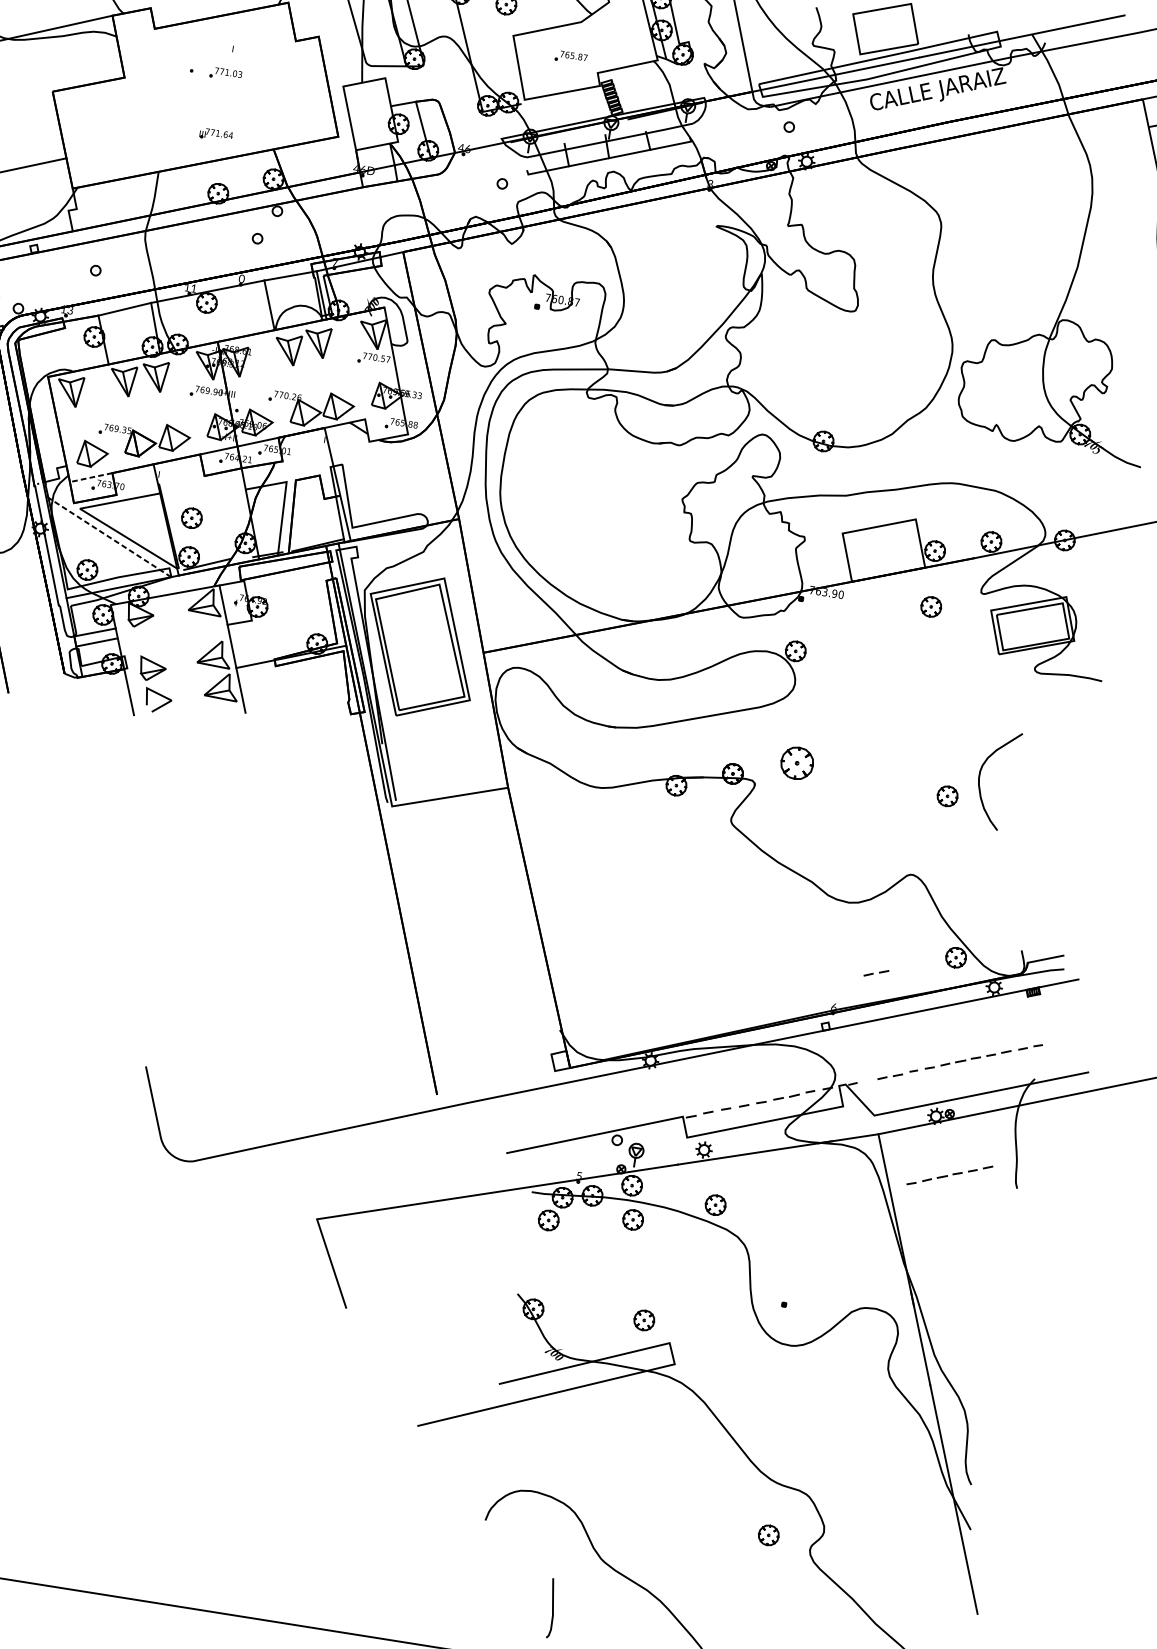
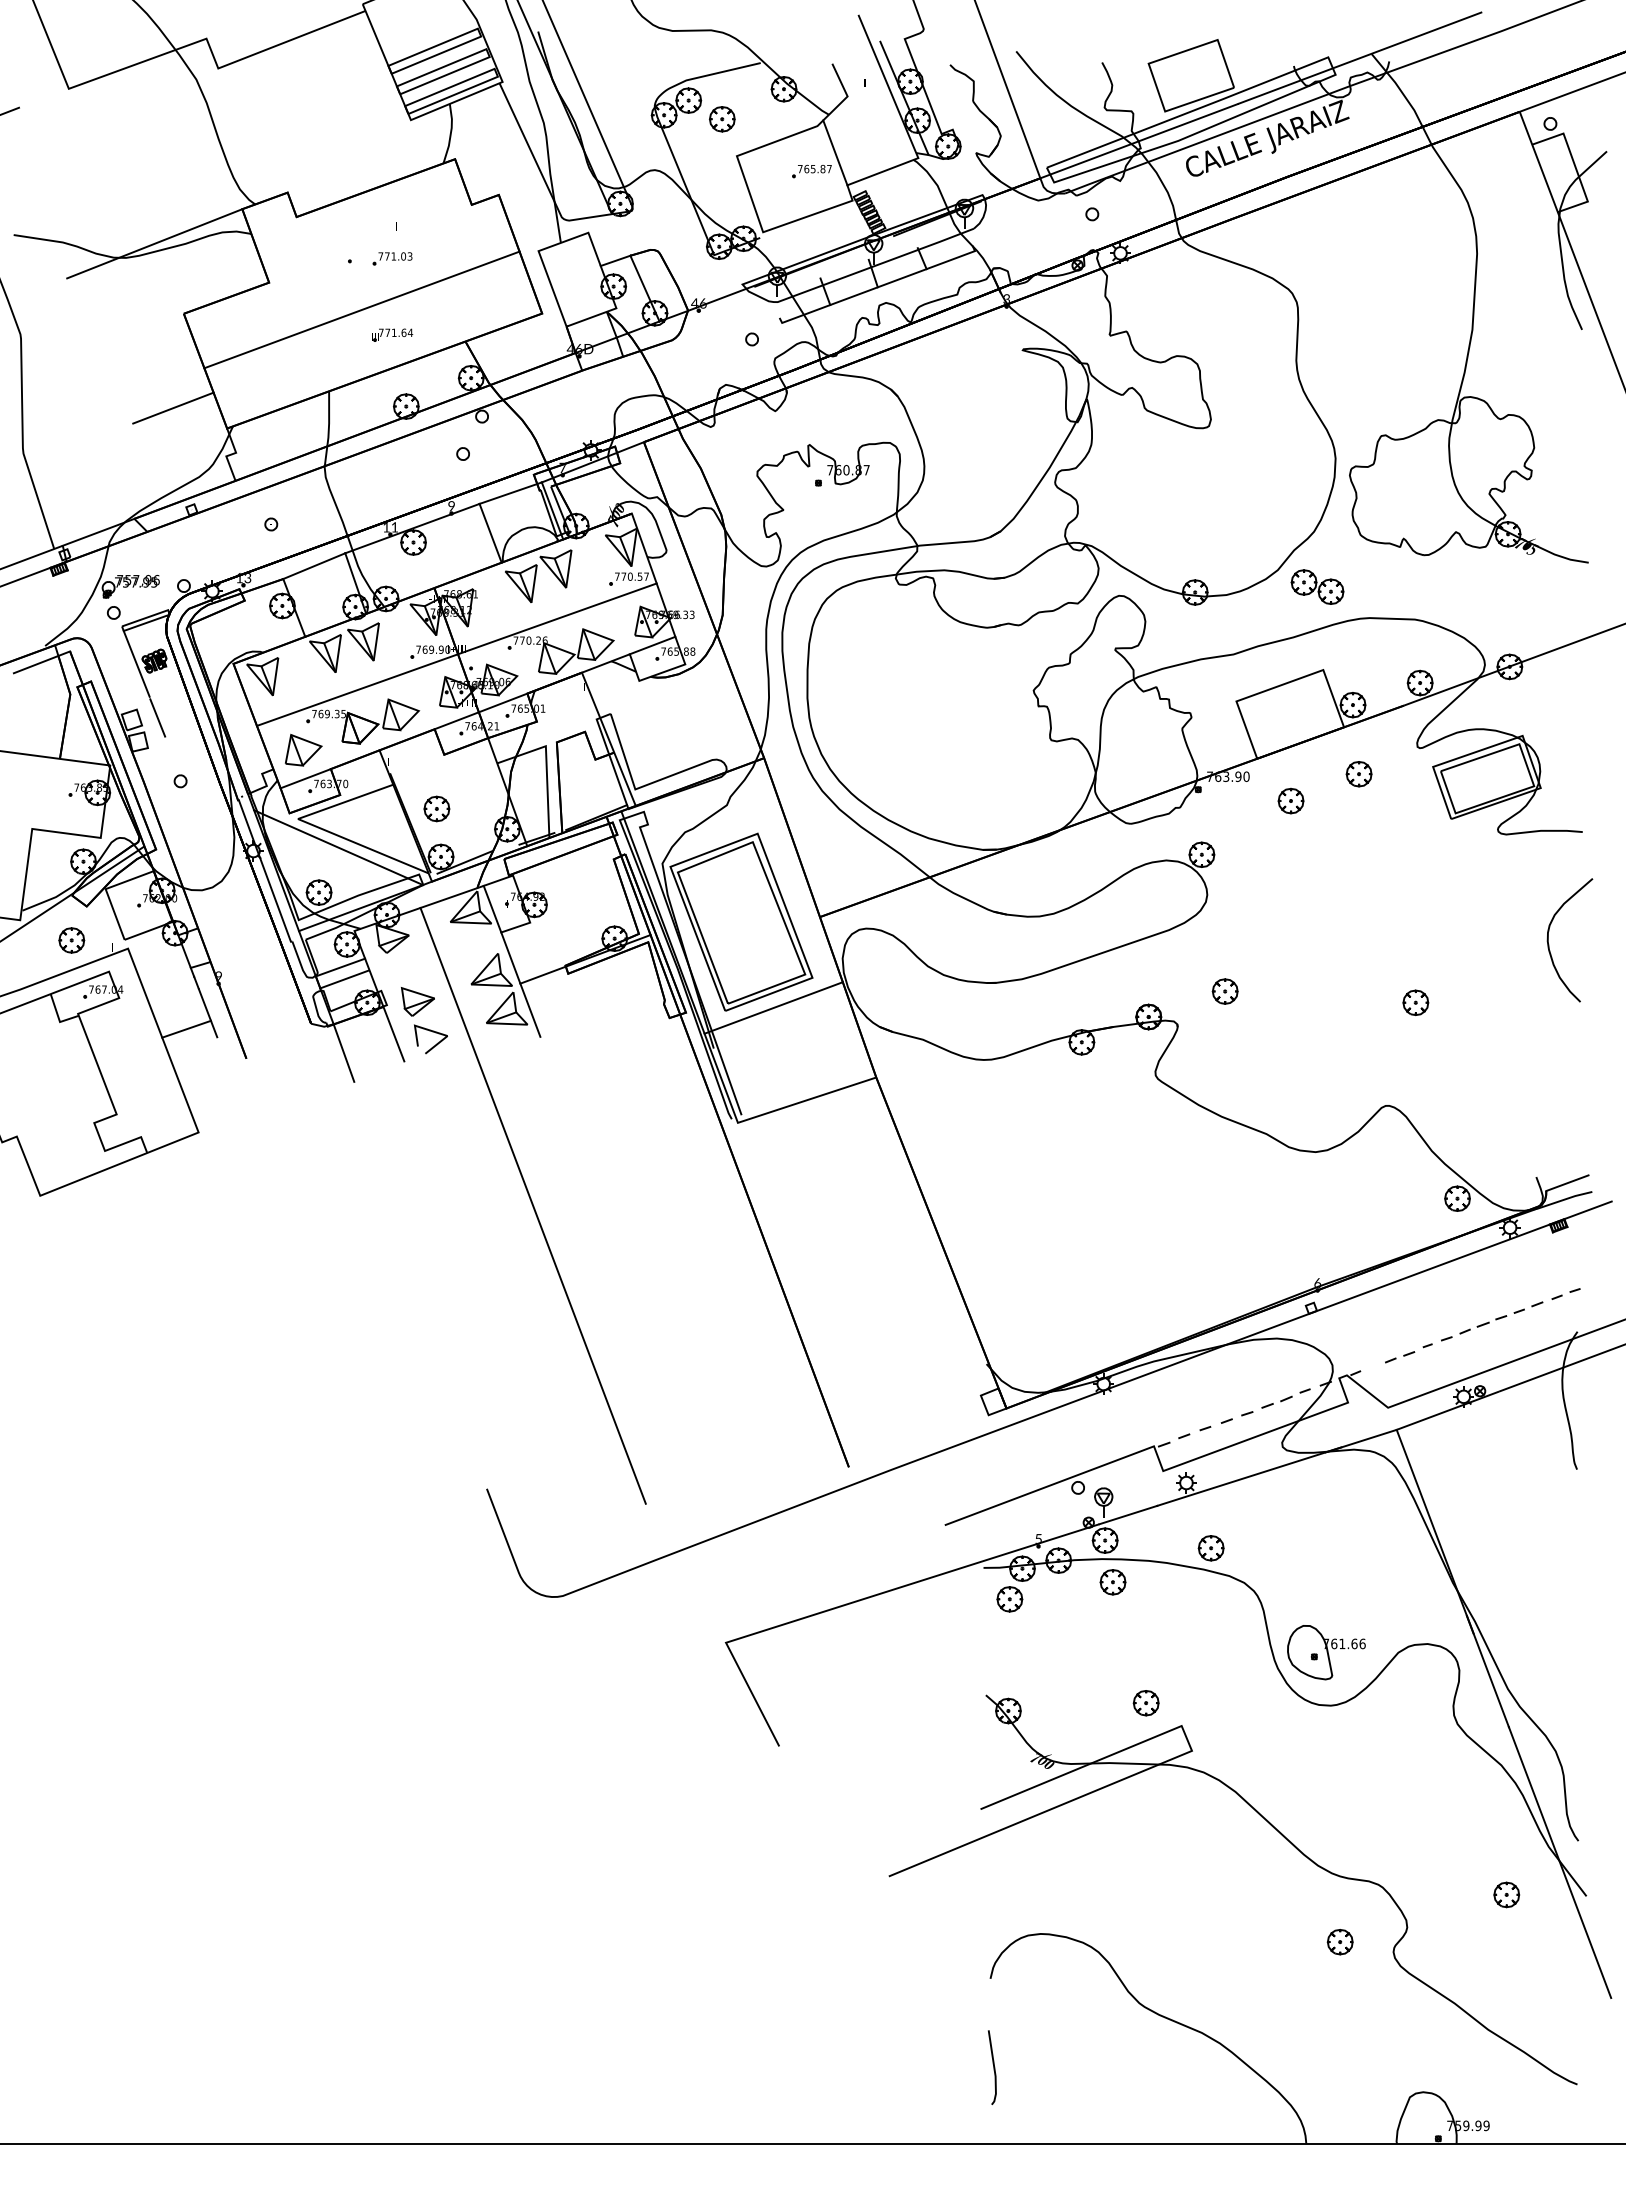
line: (592, 45) -> (835, 152), added
line: (194, 110) -> (361, 309), added
text: (241, 279) -> (451, 506), 0 -> 9
line: (227, 397) -> (456, 654), added
line: (384, 415) -> (652, 645), added
part: (921, 452) -> (1317, 586), added
line: (91, 477) -> (305, 778), dashed -> solid
line: (108, 536) -> (338, 847), dashed -> solid
part: (873, 619) -> (1290, 800), added
line: (86, 700) -> (343, 1052), added
line: (435, 718) -> (773, 1007), added
part: (796, 763) -> (1224, 991), size x0.62
curve: (980, 780) -> (1549, 944), moved
line: (218, 846) -> (532, 1205), added
part: (876, 973) -> (1363, 1233), removed
part: (950, 1175) -> (1492, 1466), removed
part: (794, 1302) -> (1326, 1652), added
part: (907, 1518) -> (1506, 1894), added
line: (552, 1608) -> (993, 2067), moved

